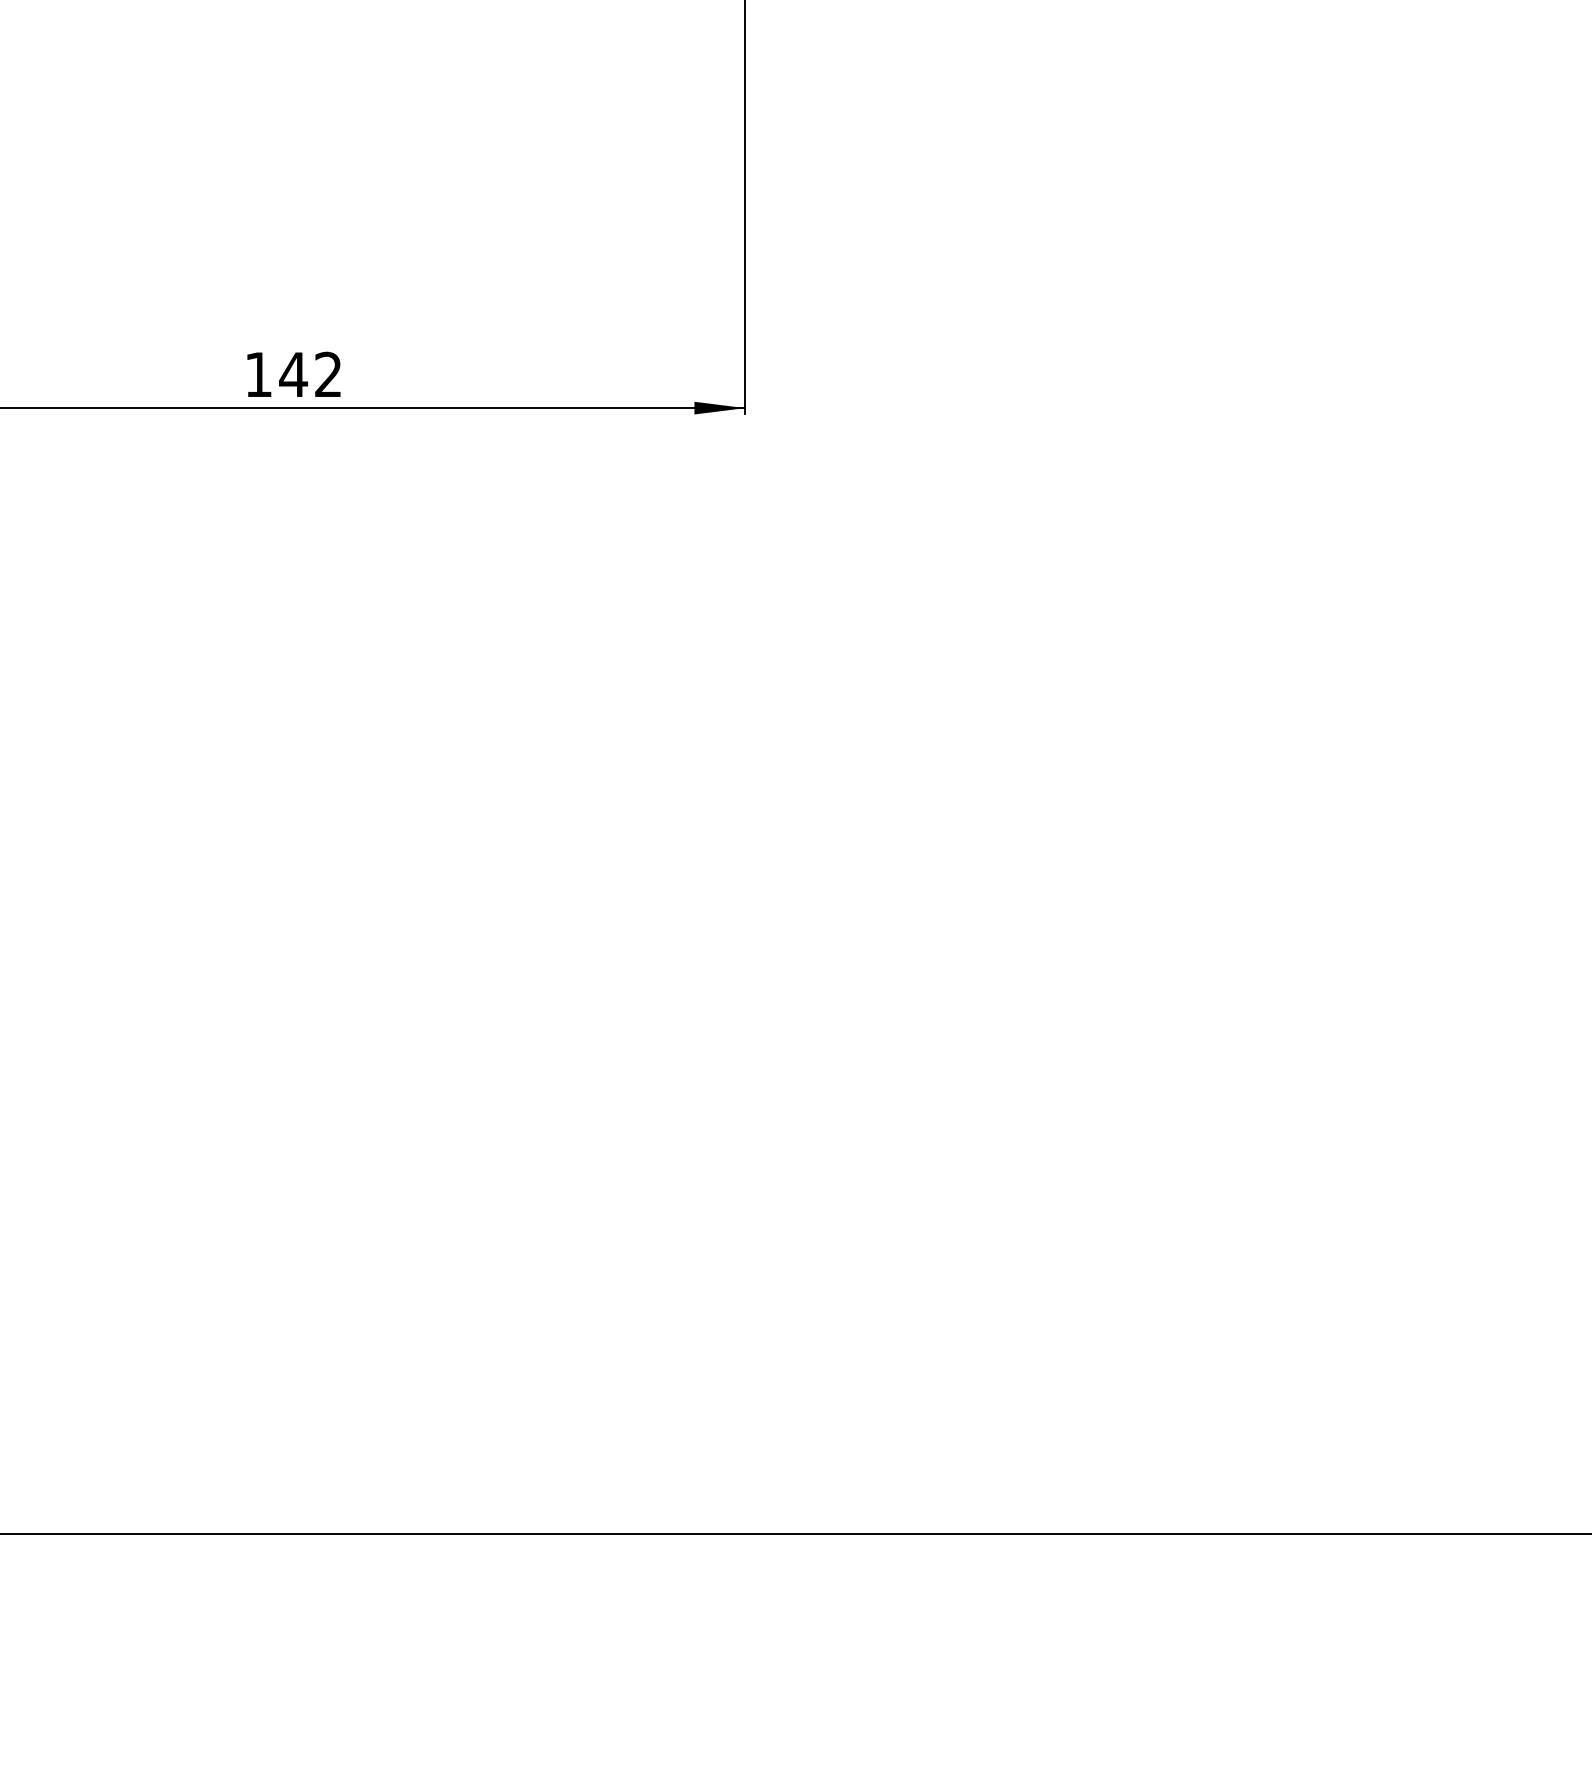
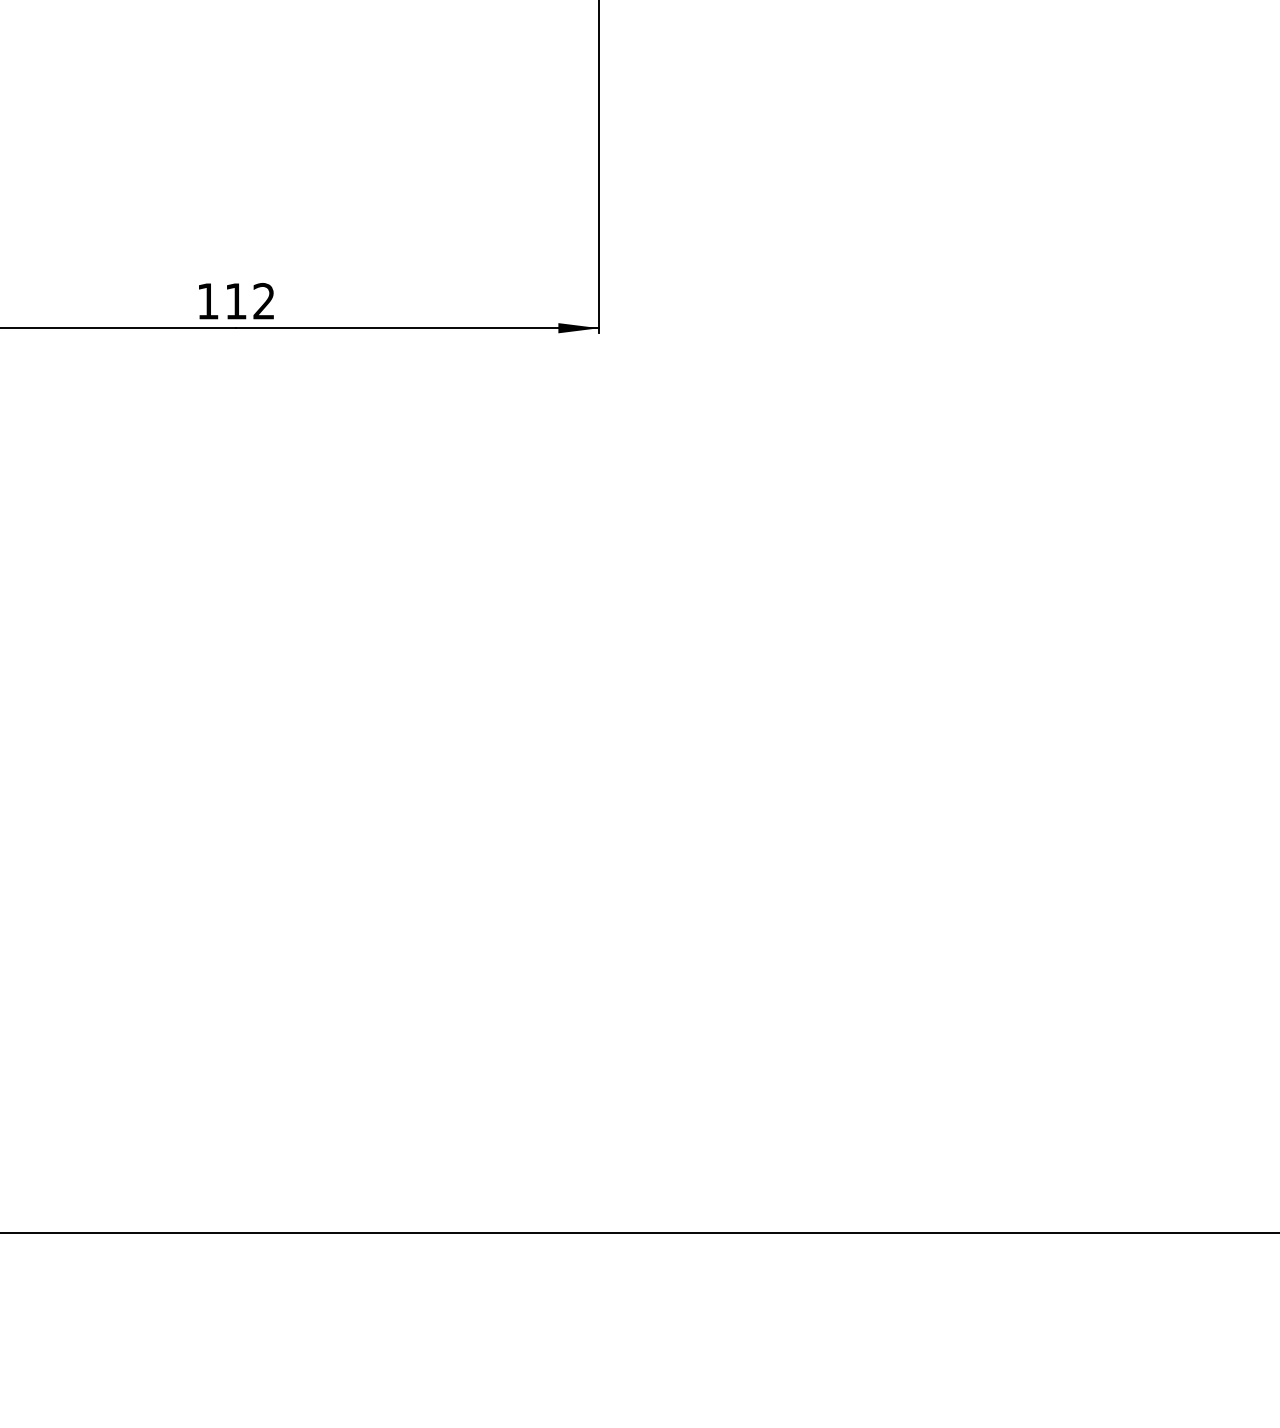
text: (292, 374) -> (235, 301), 142 -> 112

